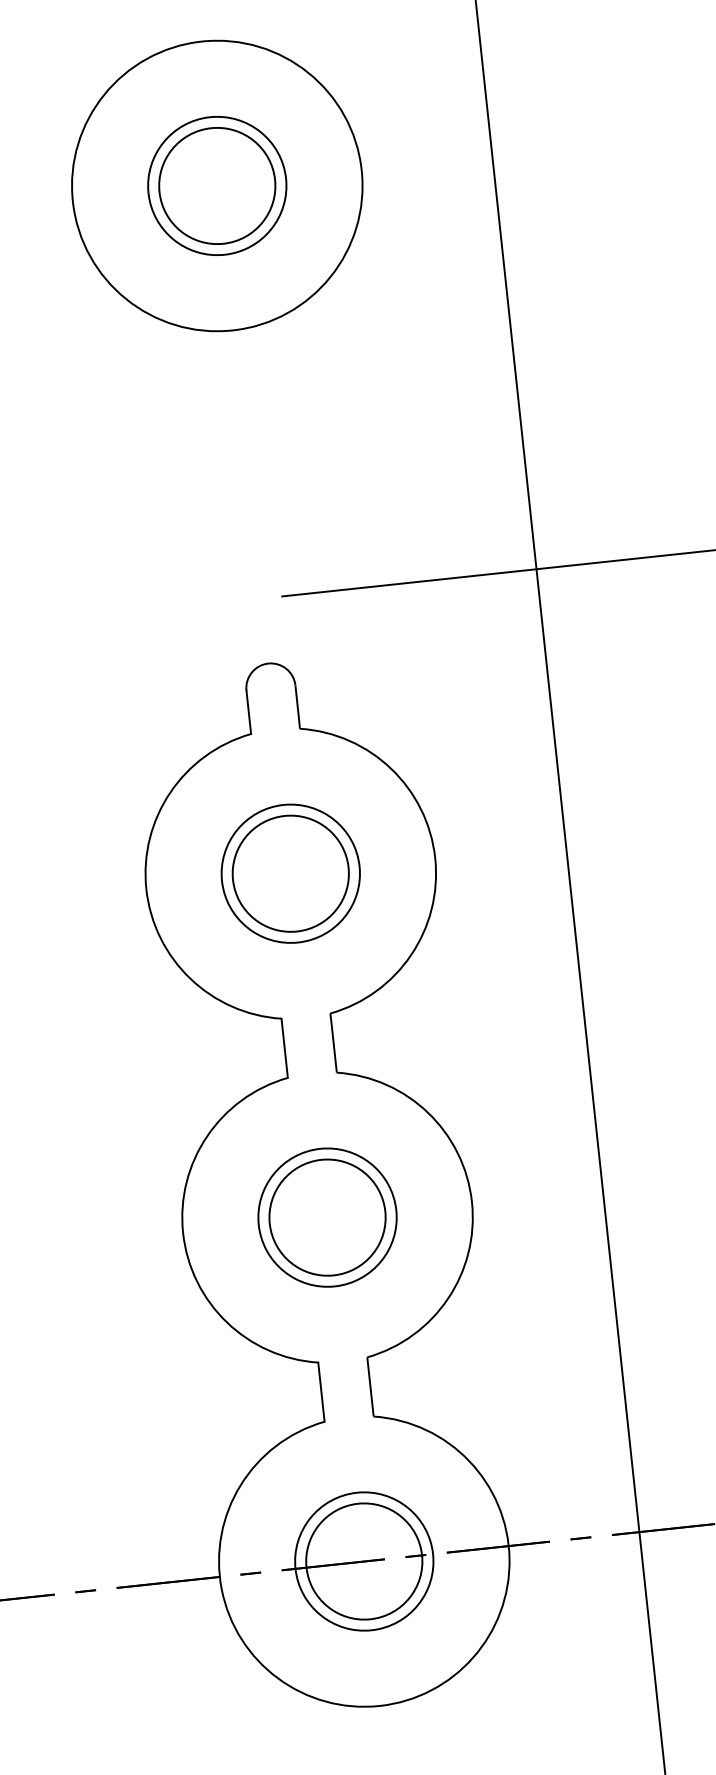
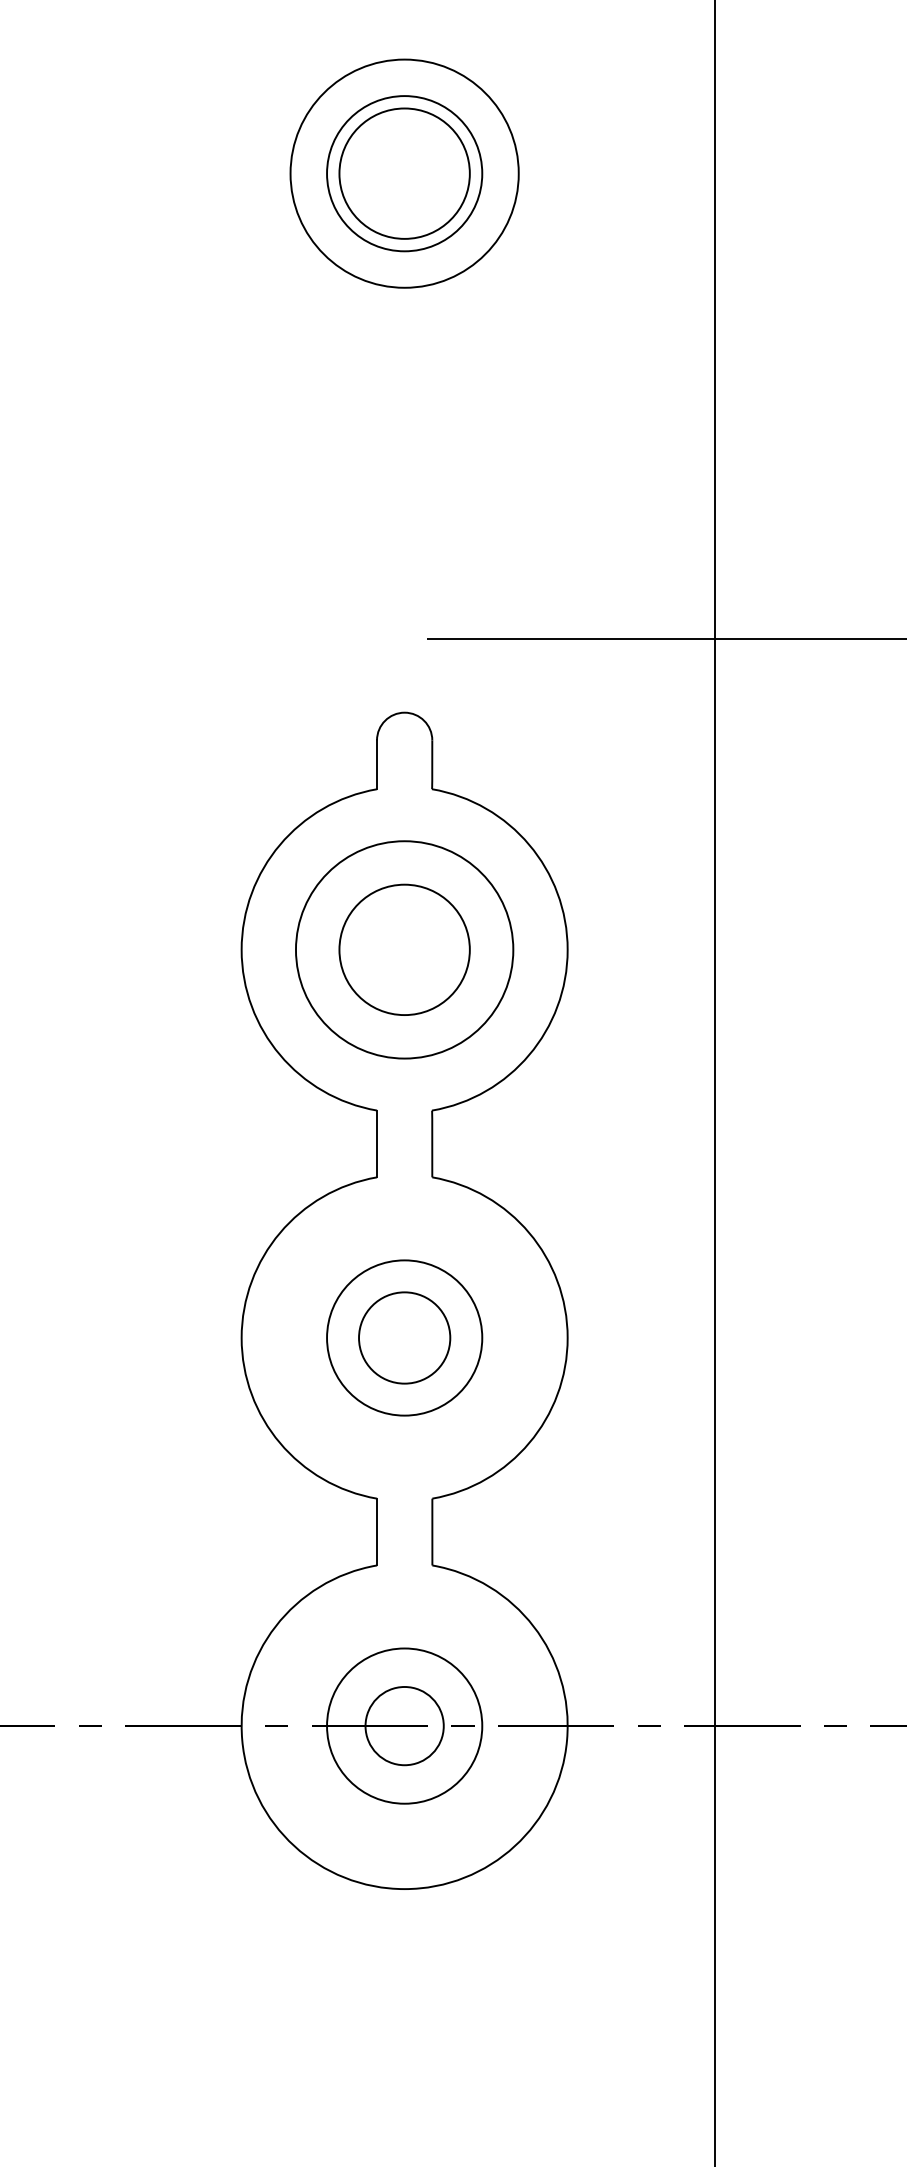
circle: (217, 185) -> (404, 173), size x0.7
circle: (290, 873) -> (404, 949), size x1.4
circle: (327, 1217) -> (404, 1337), size x0.7
circle: (364, 1560) -> (404, 1725), size x0.6

